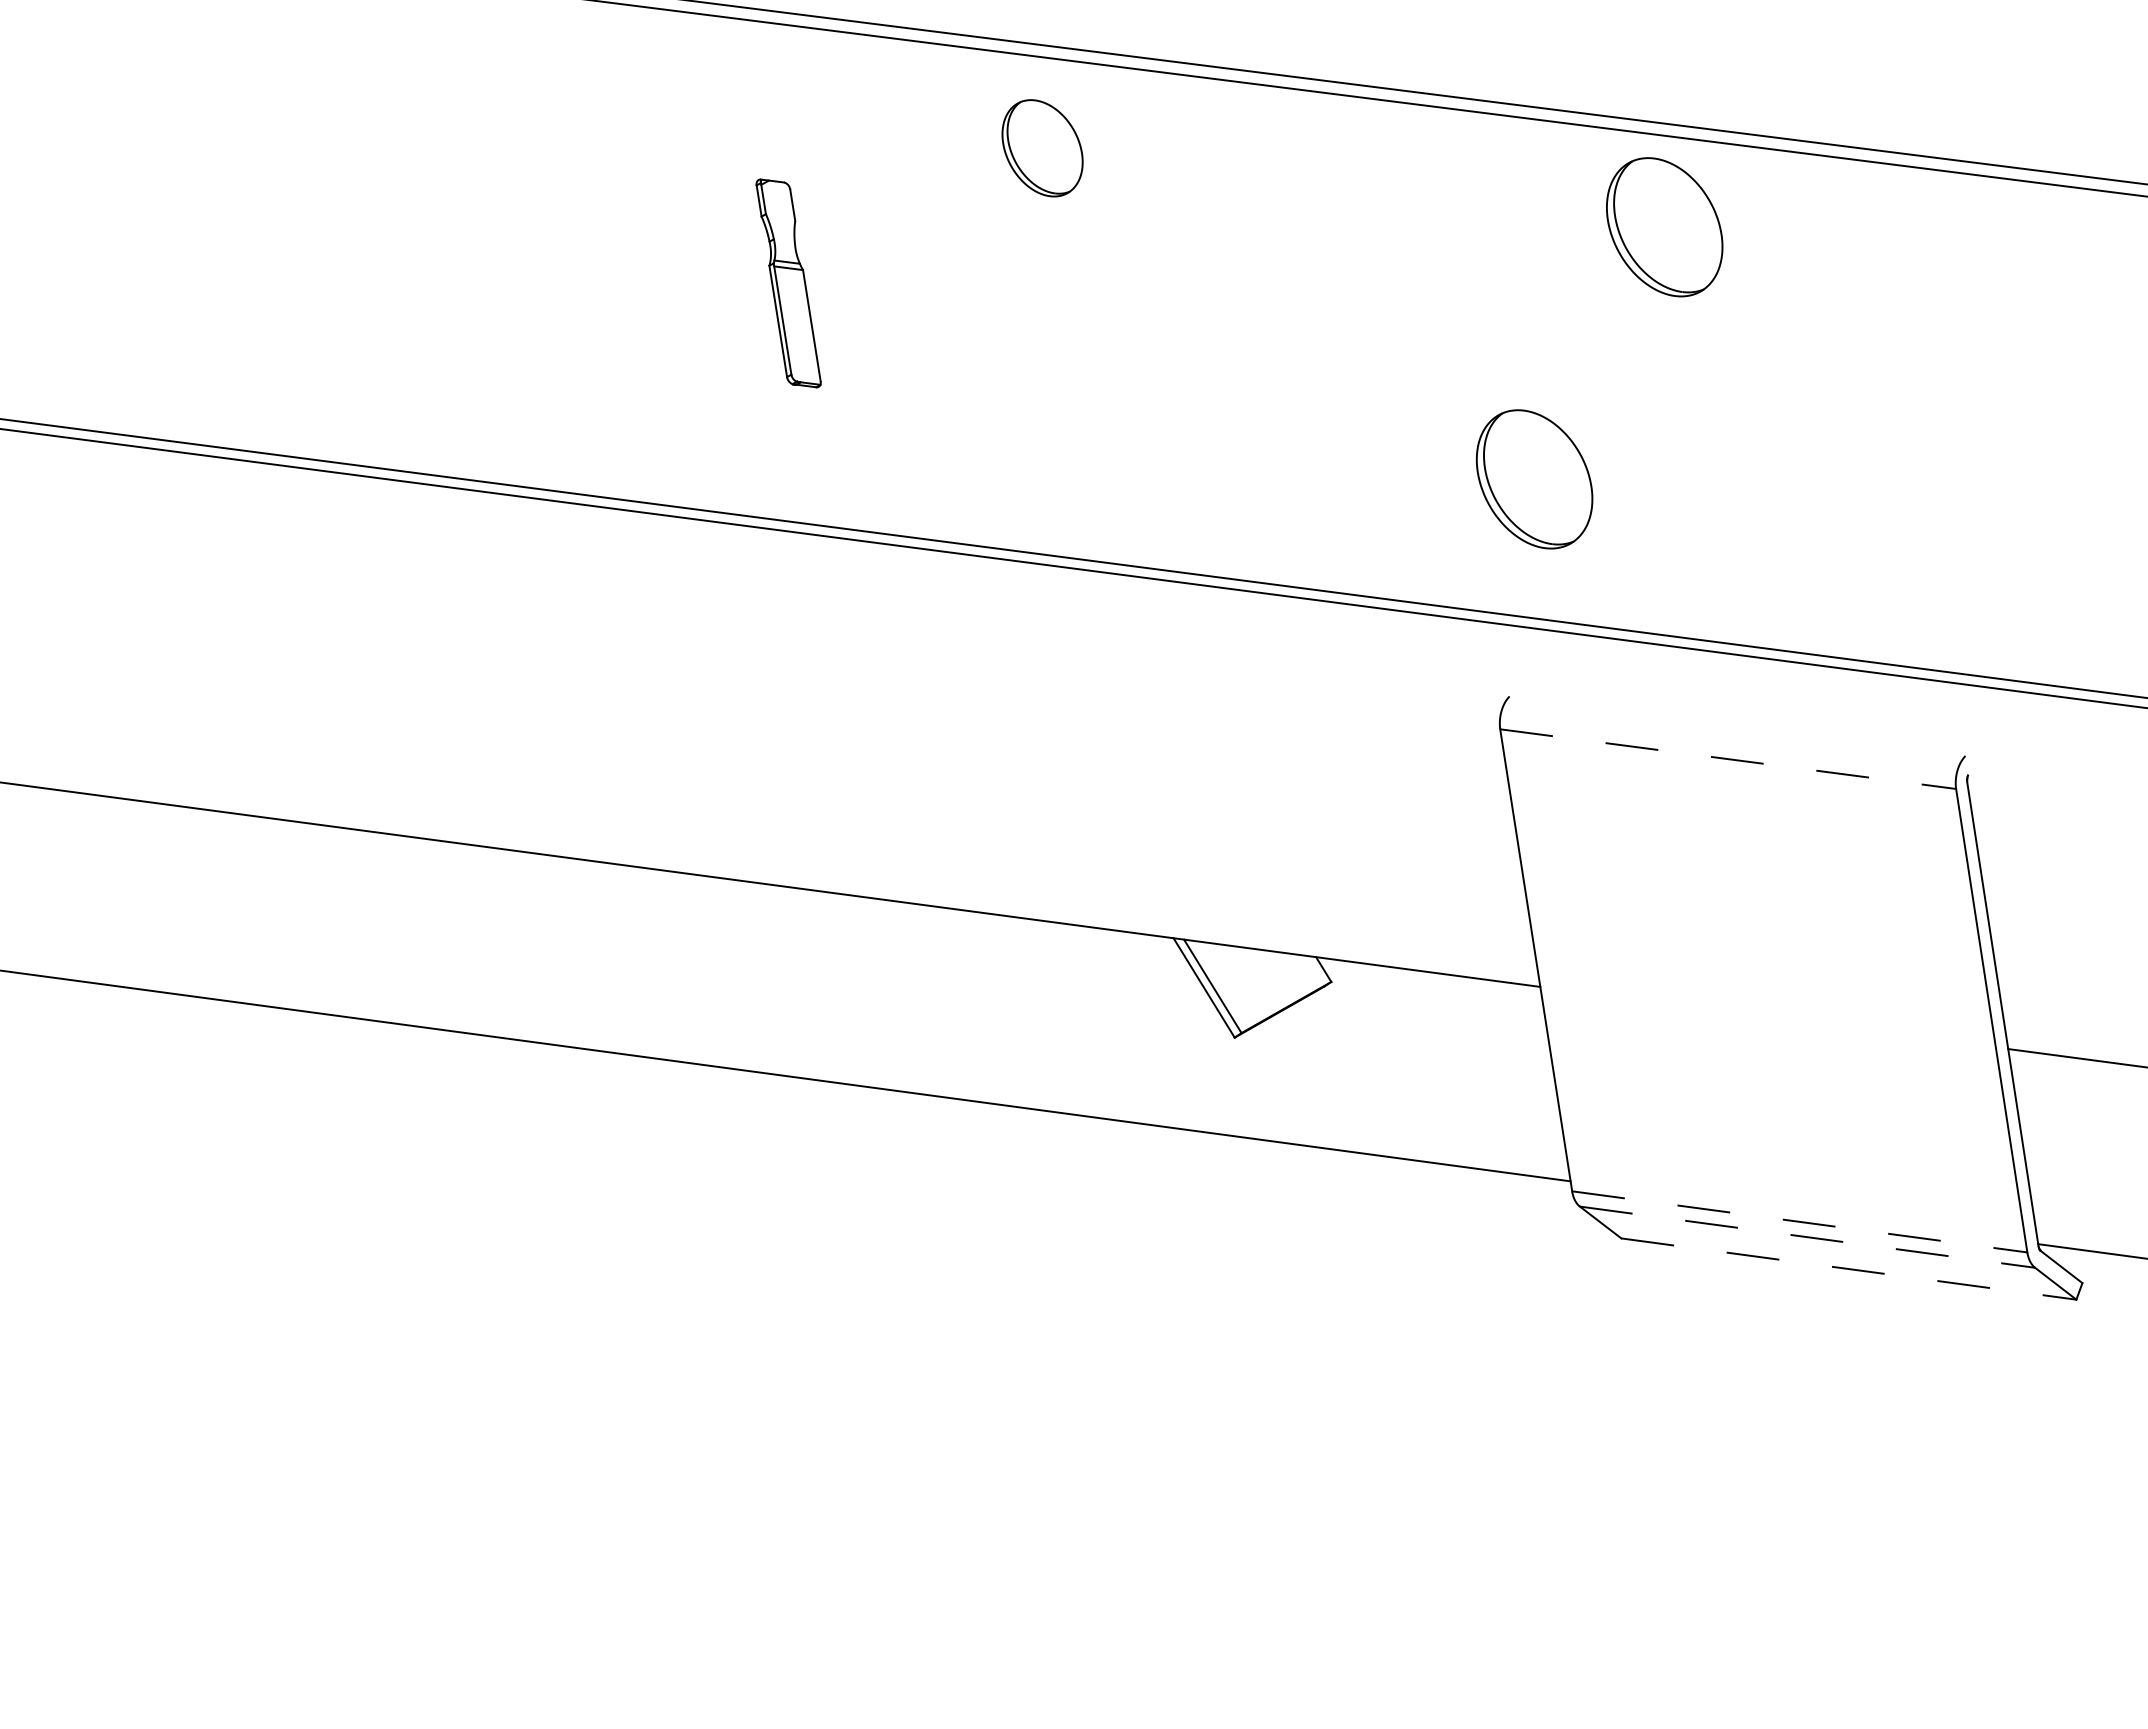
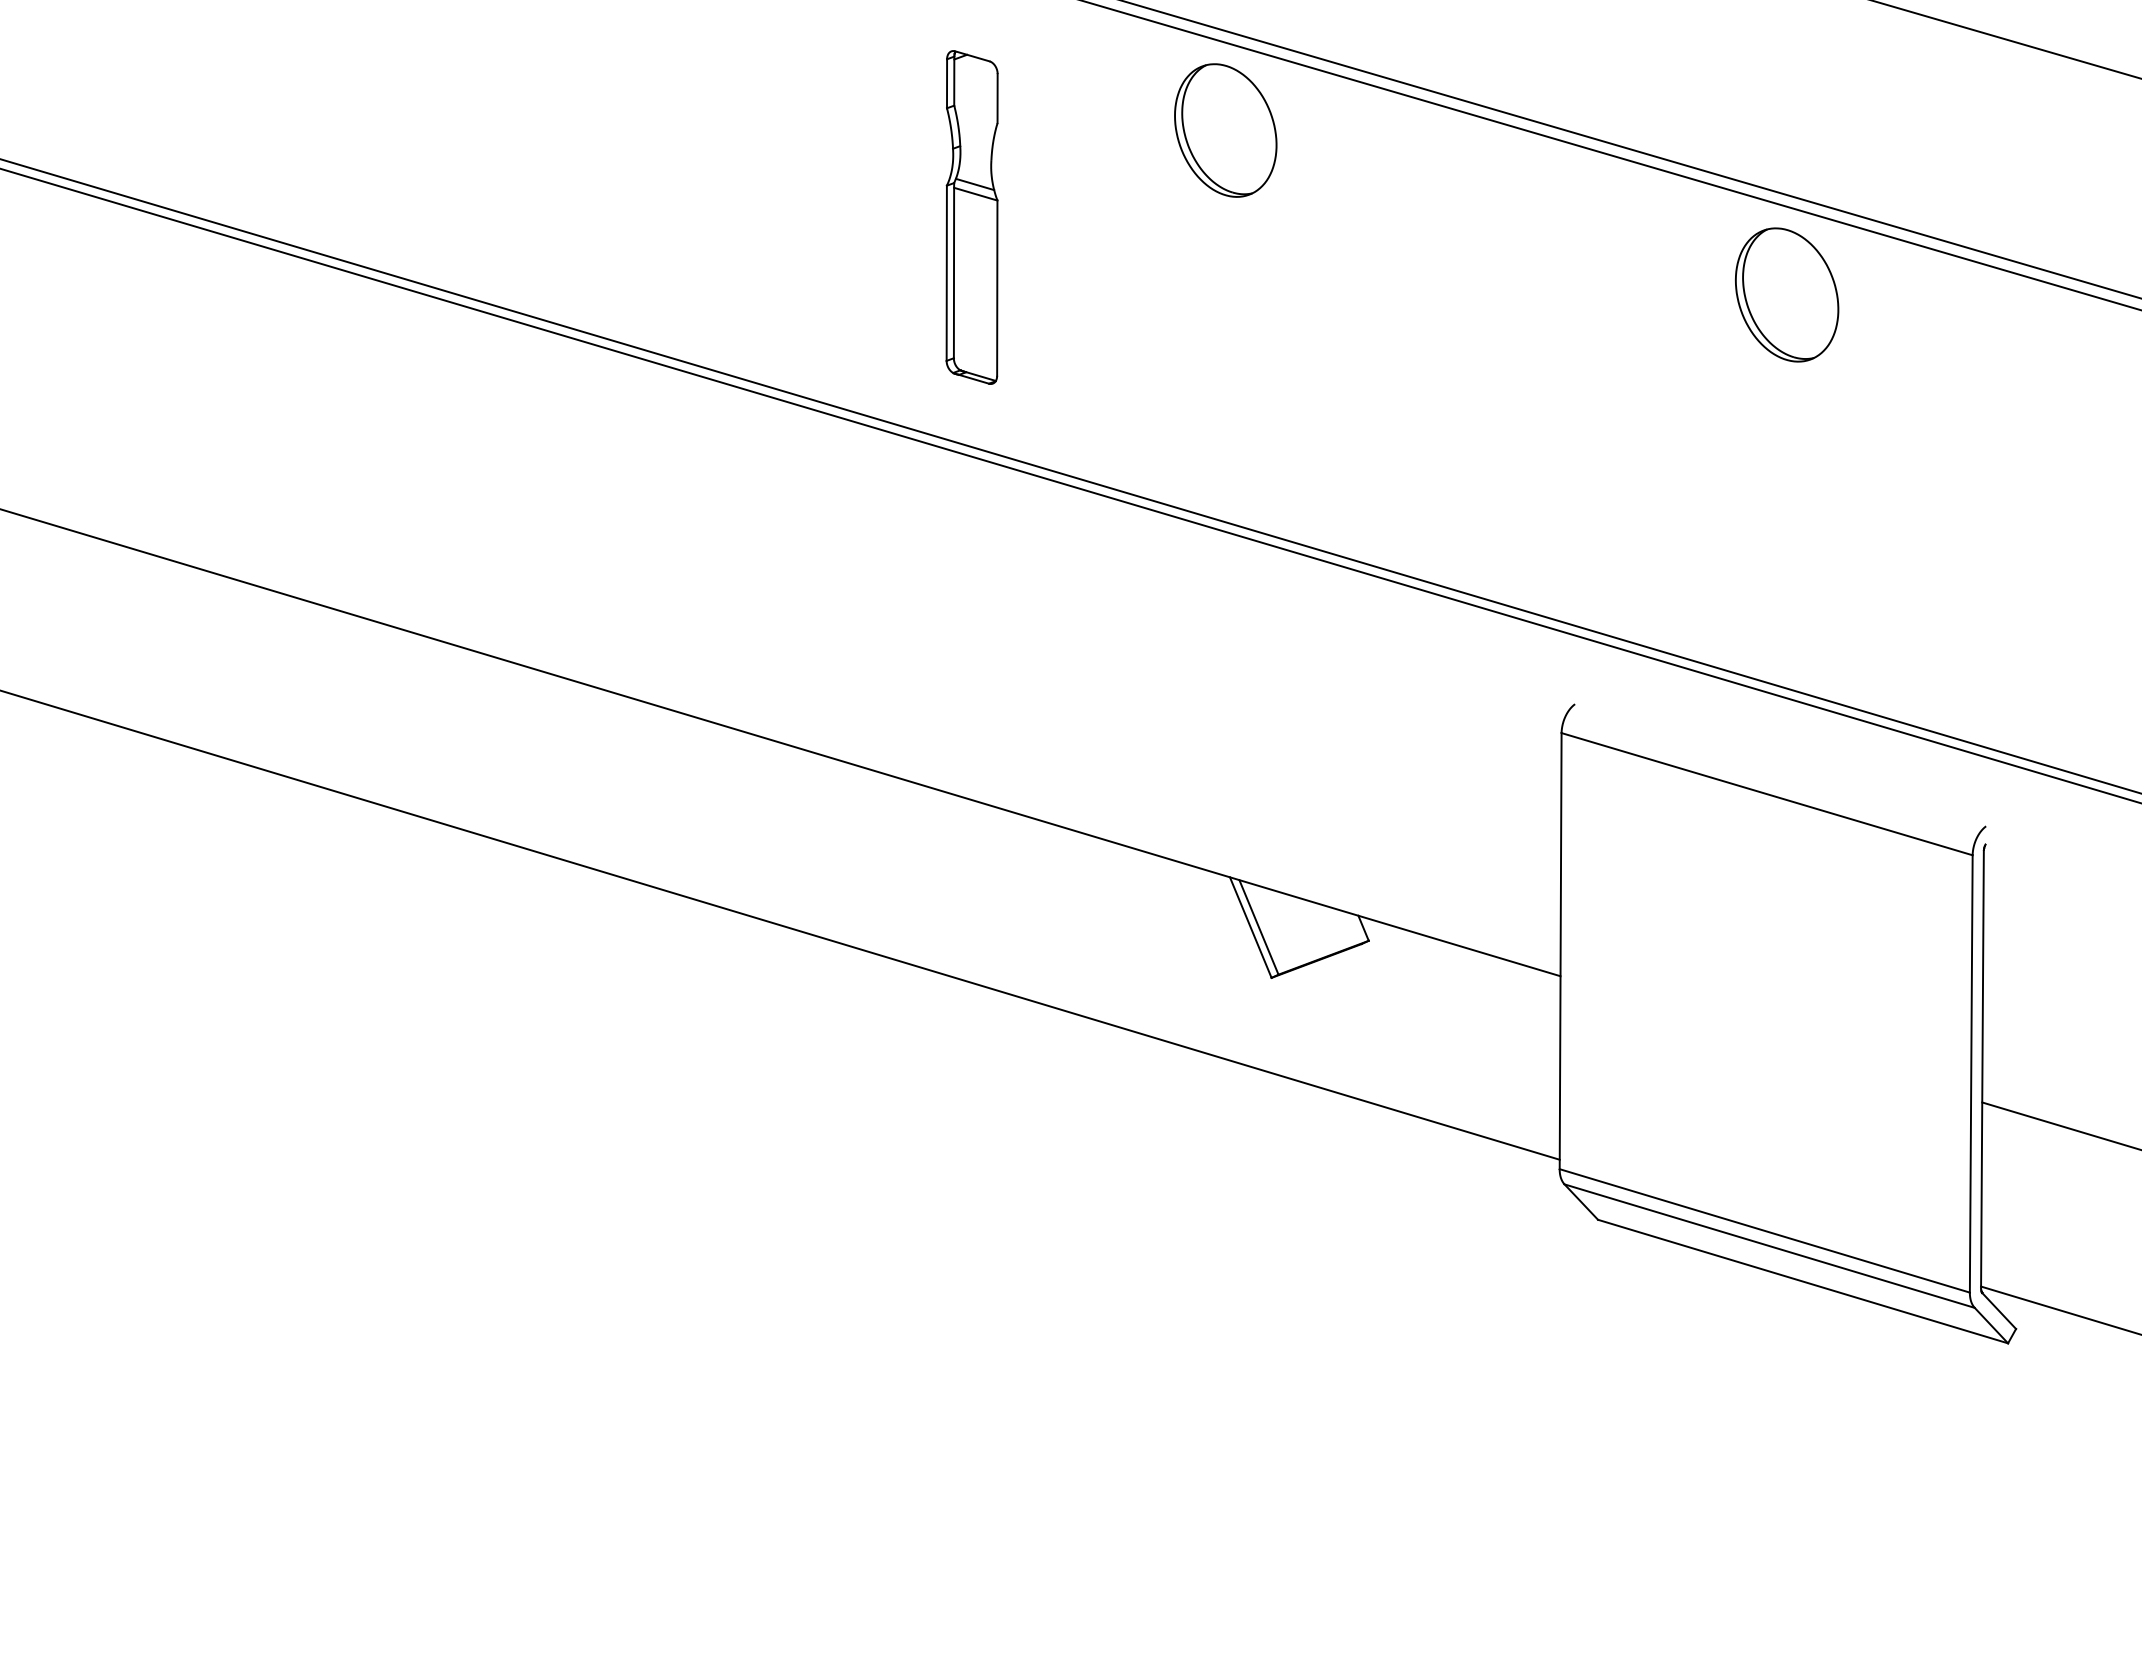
part: (1042, 148) -> (1225, 130), size x1.43
part: (788, 283) -> (971, 217), size x1.67
part: (1534, 478) -> (1630, 507), removed
line: (1728, 759) -> (1767, 794), dashed -> solid
line: (1800, 1222) -> (1765, 1231), dashed -> solid
line: (1808, 1237) -> (1770, 1246), dashed -> solid
line: (1849, 1268) -> (1803, 1281), dashed -> solid

